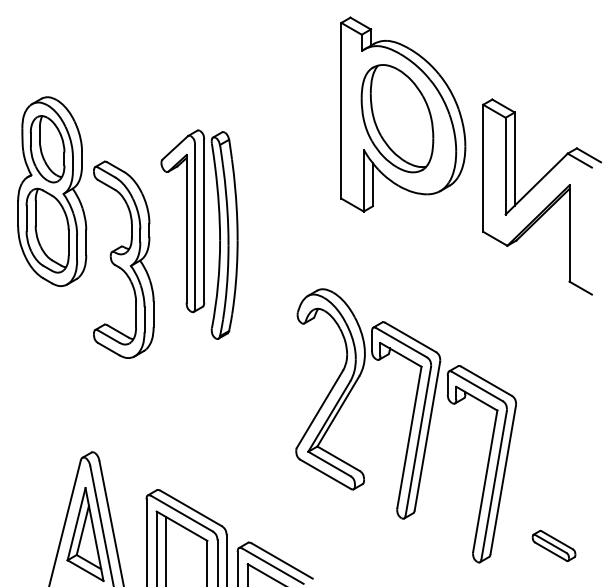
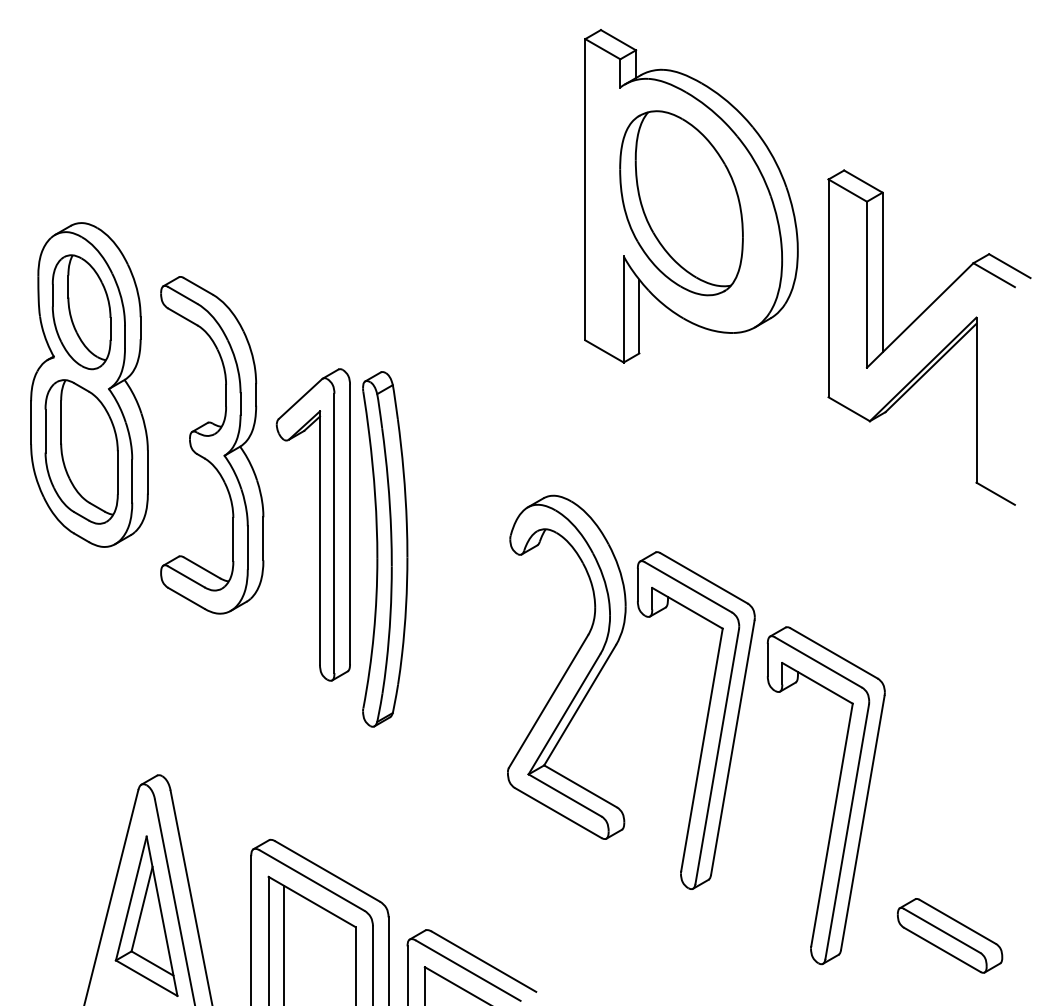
part: (52, 191) -> (89, 384), moved
part: (199, 234) -> (342, 547), moved
part: (553, 545) -> (949, 935), size x1.43

